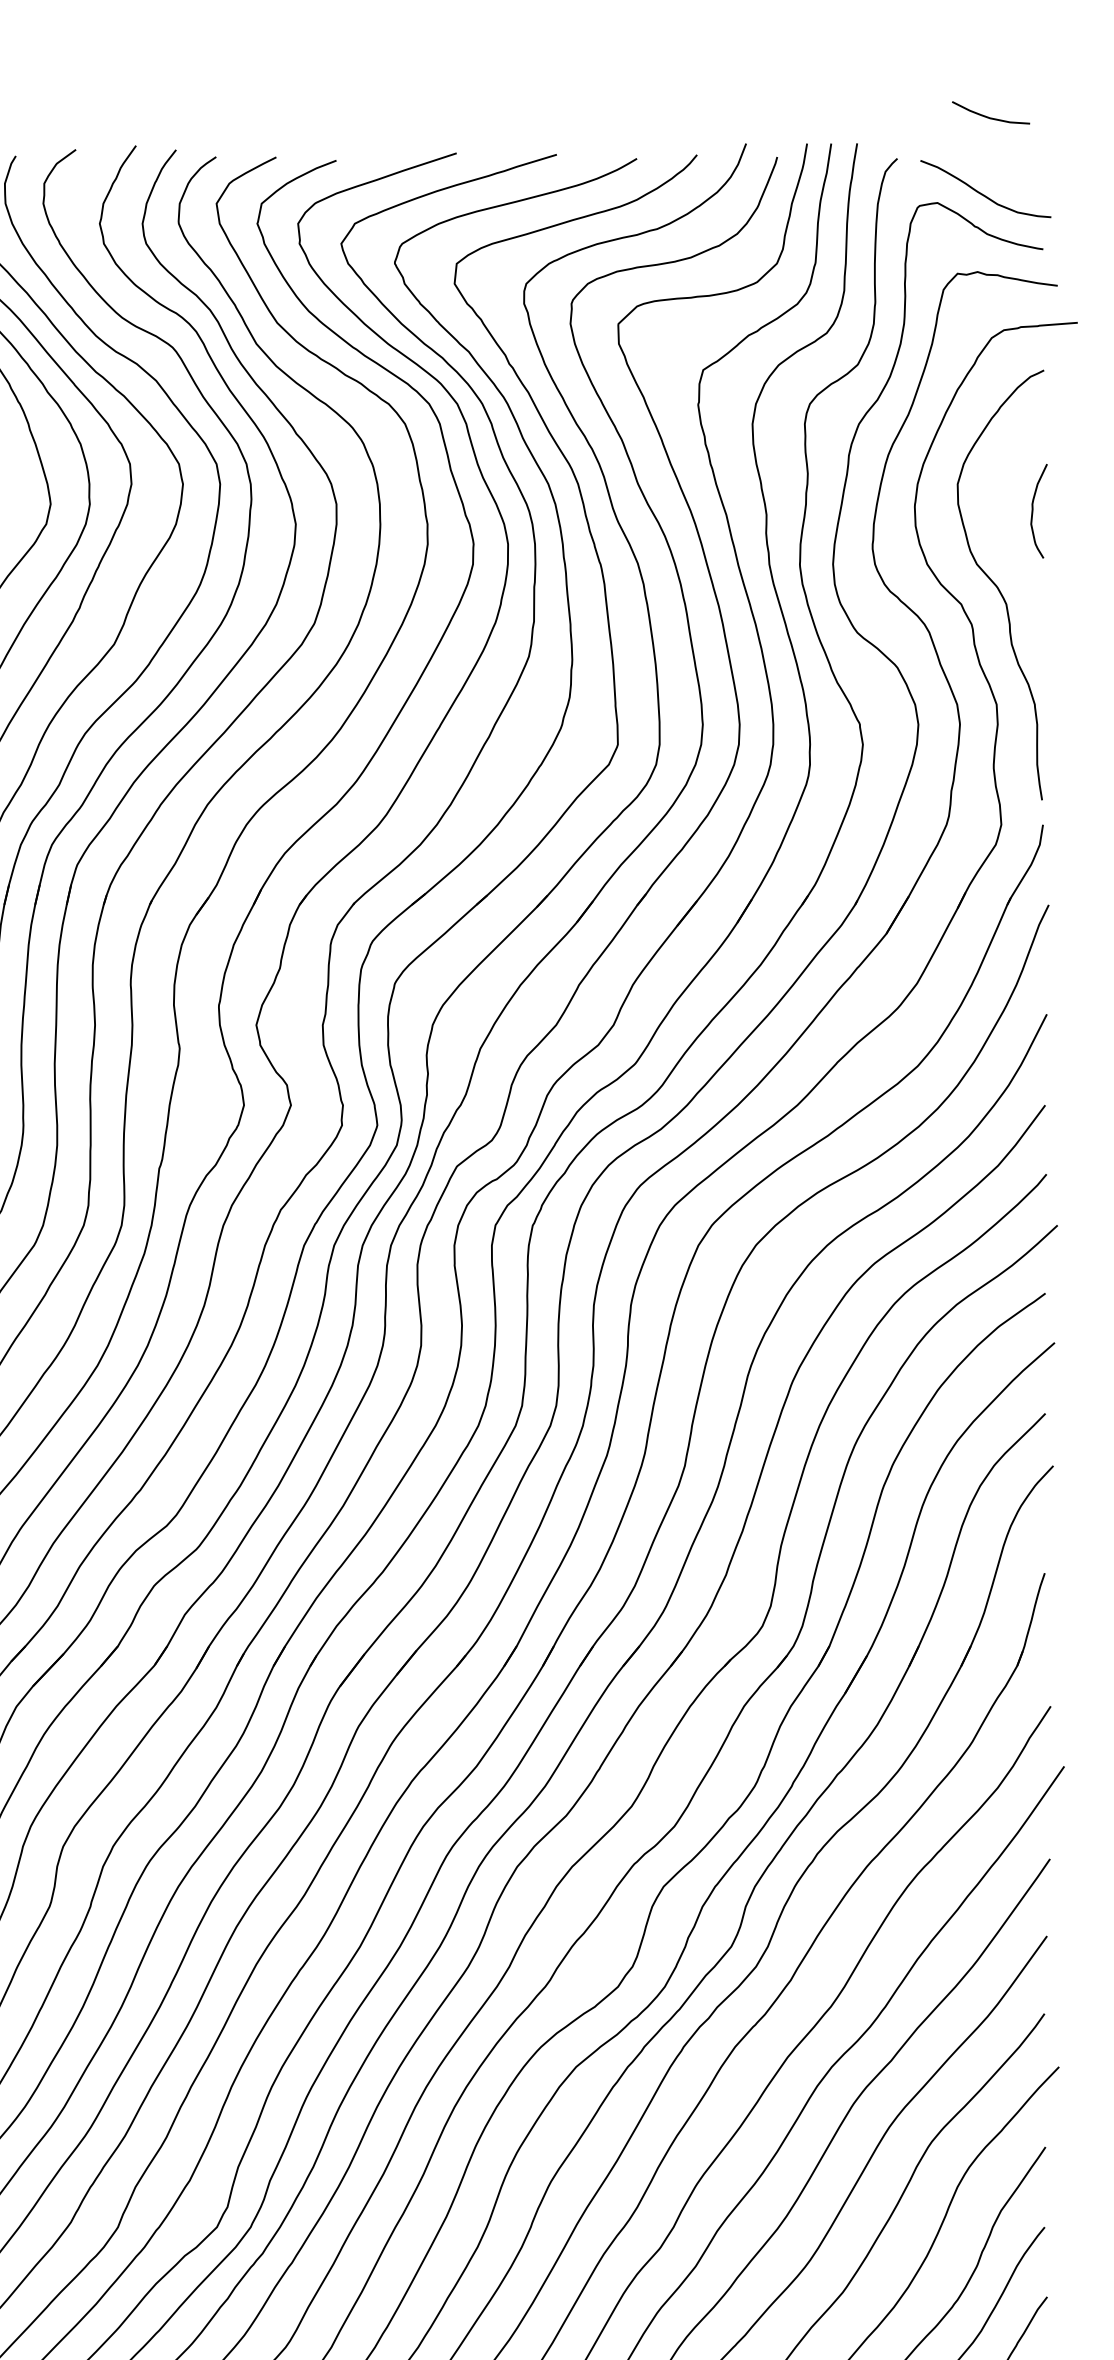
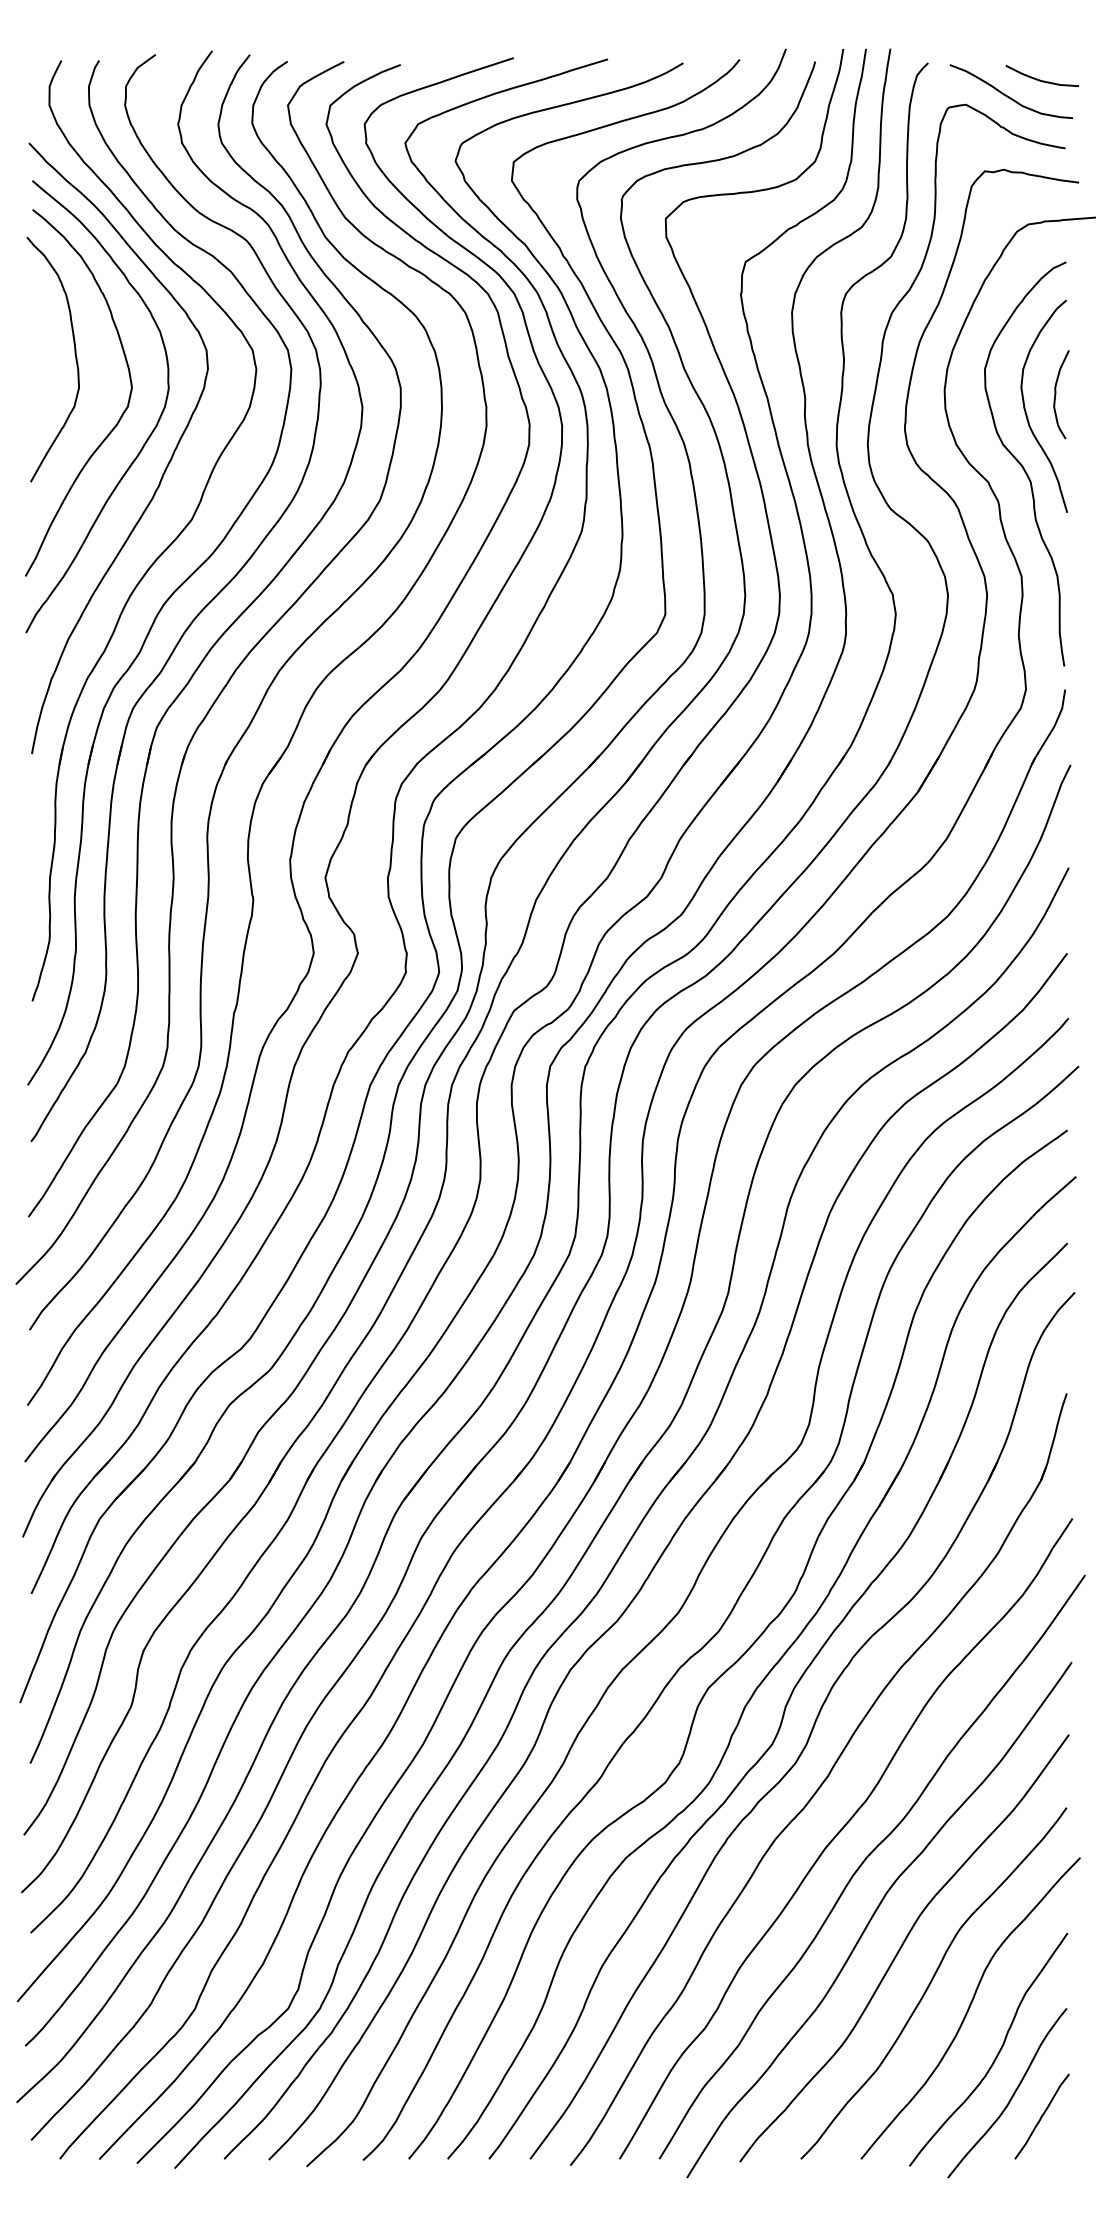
curve: (989, 116) -> (1040, 79), moved
curve: (1001, 529) -> (1026, 411), added

